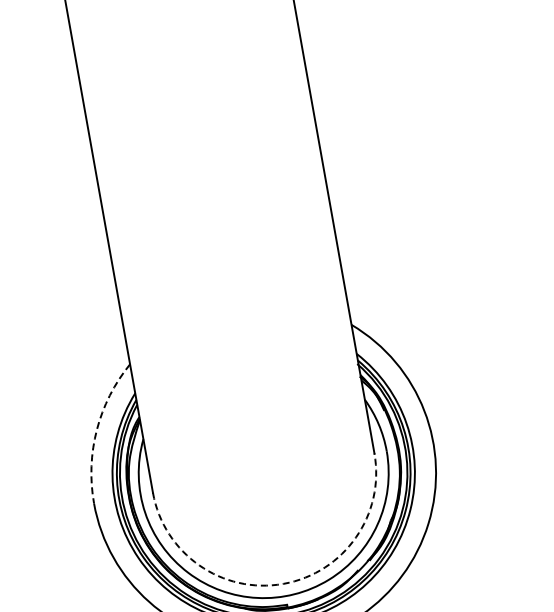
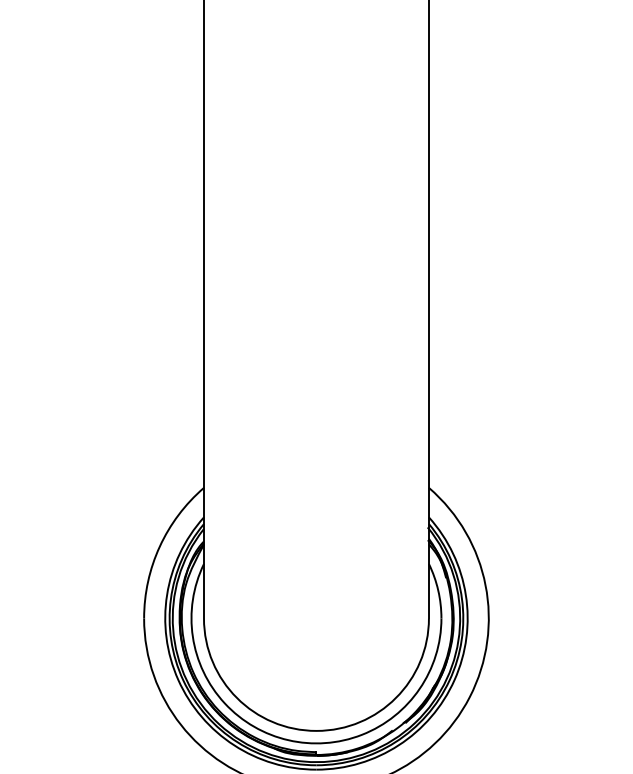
arc: (96, 429) -> (159, 546), dashed -> solid
arc: (283, 583) -> (316, 730), dashed -> solid

